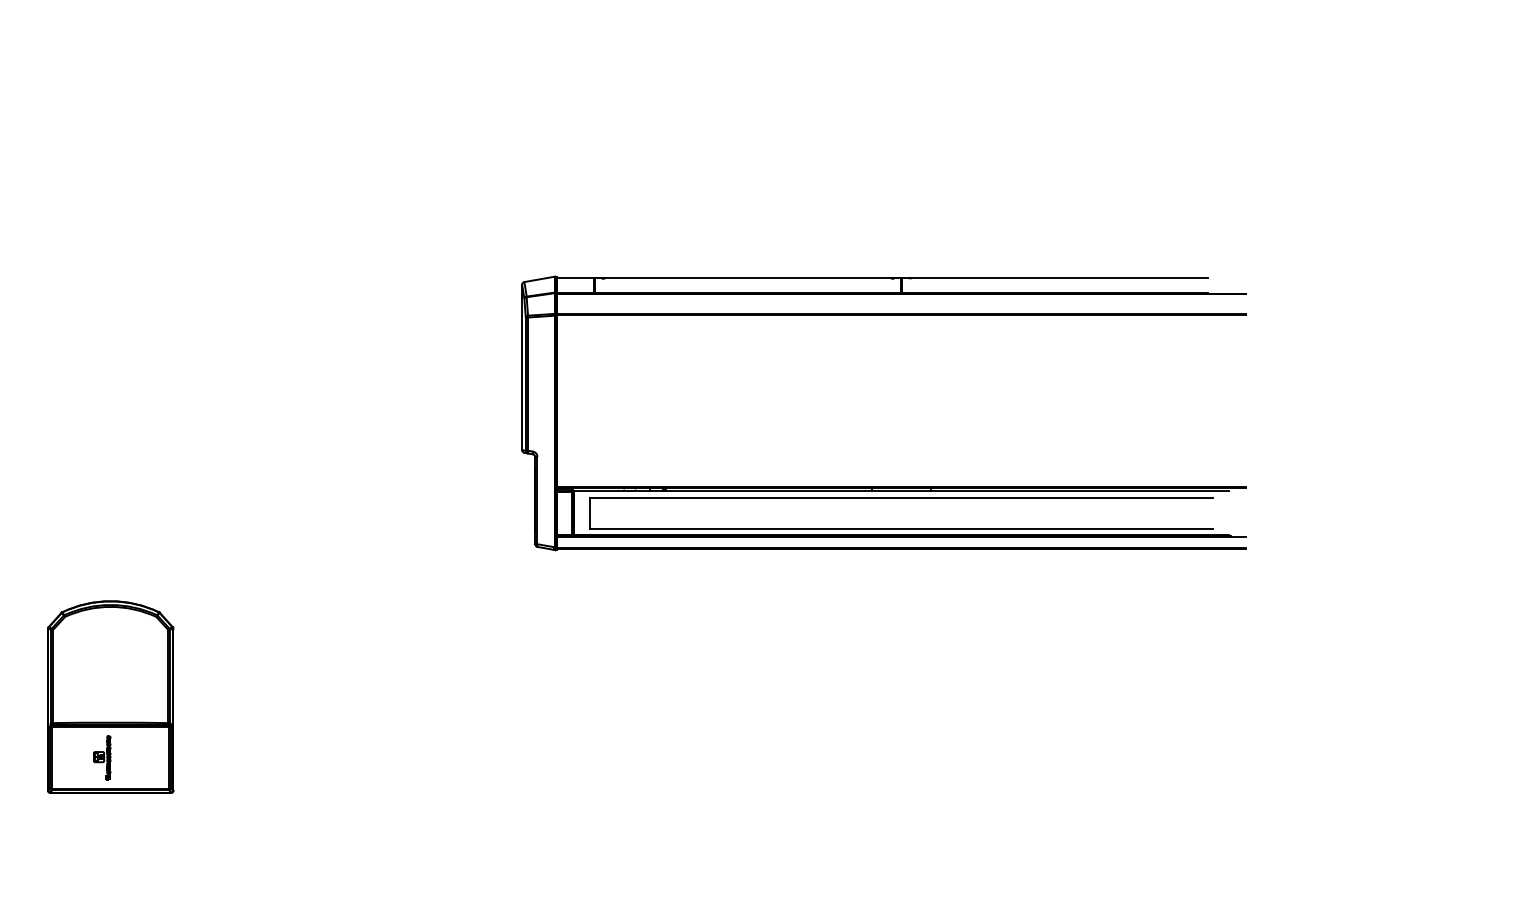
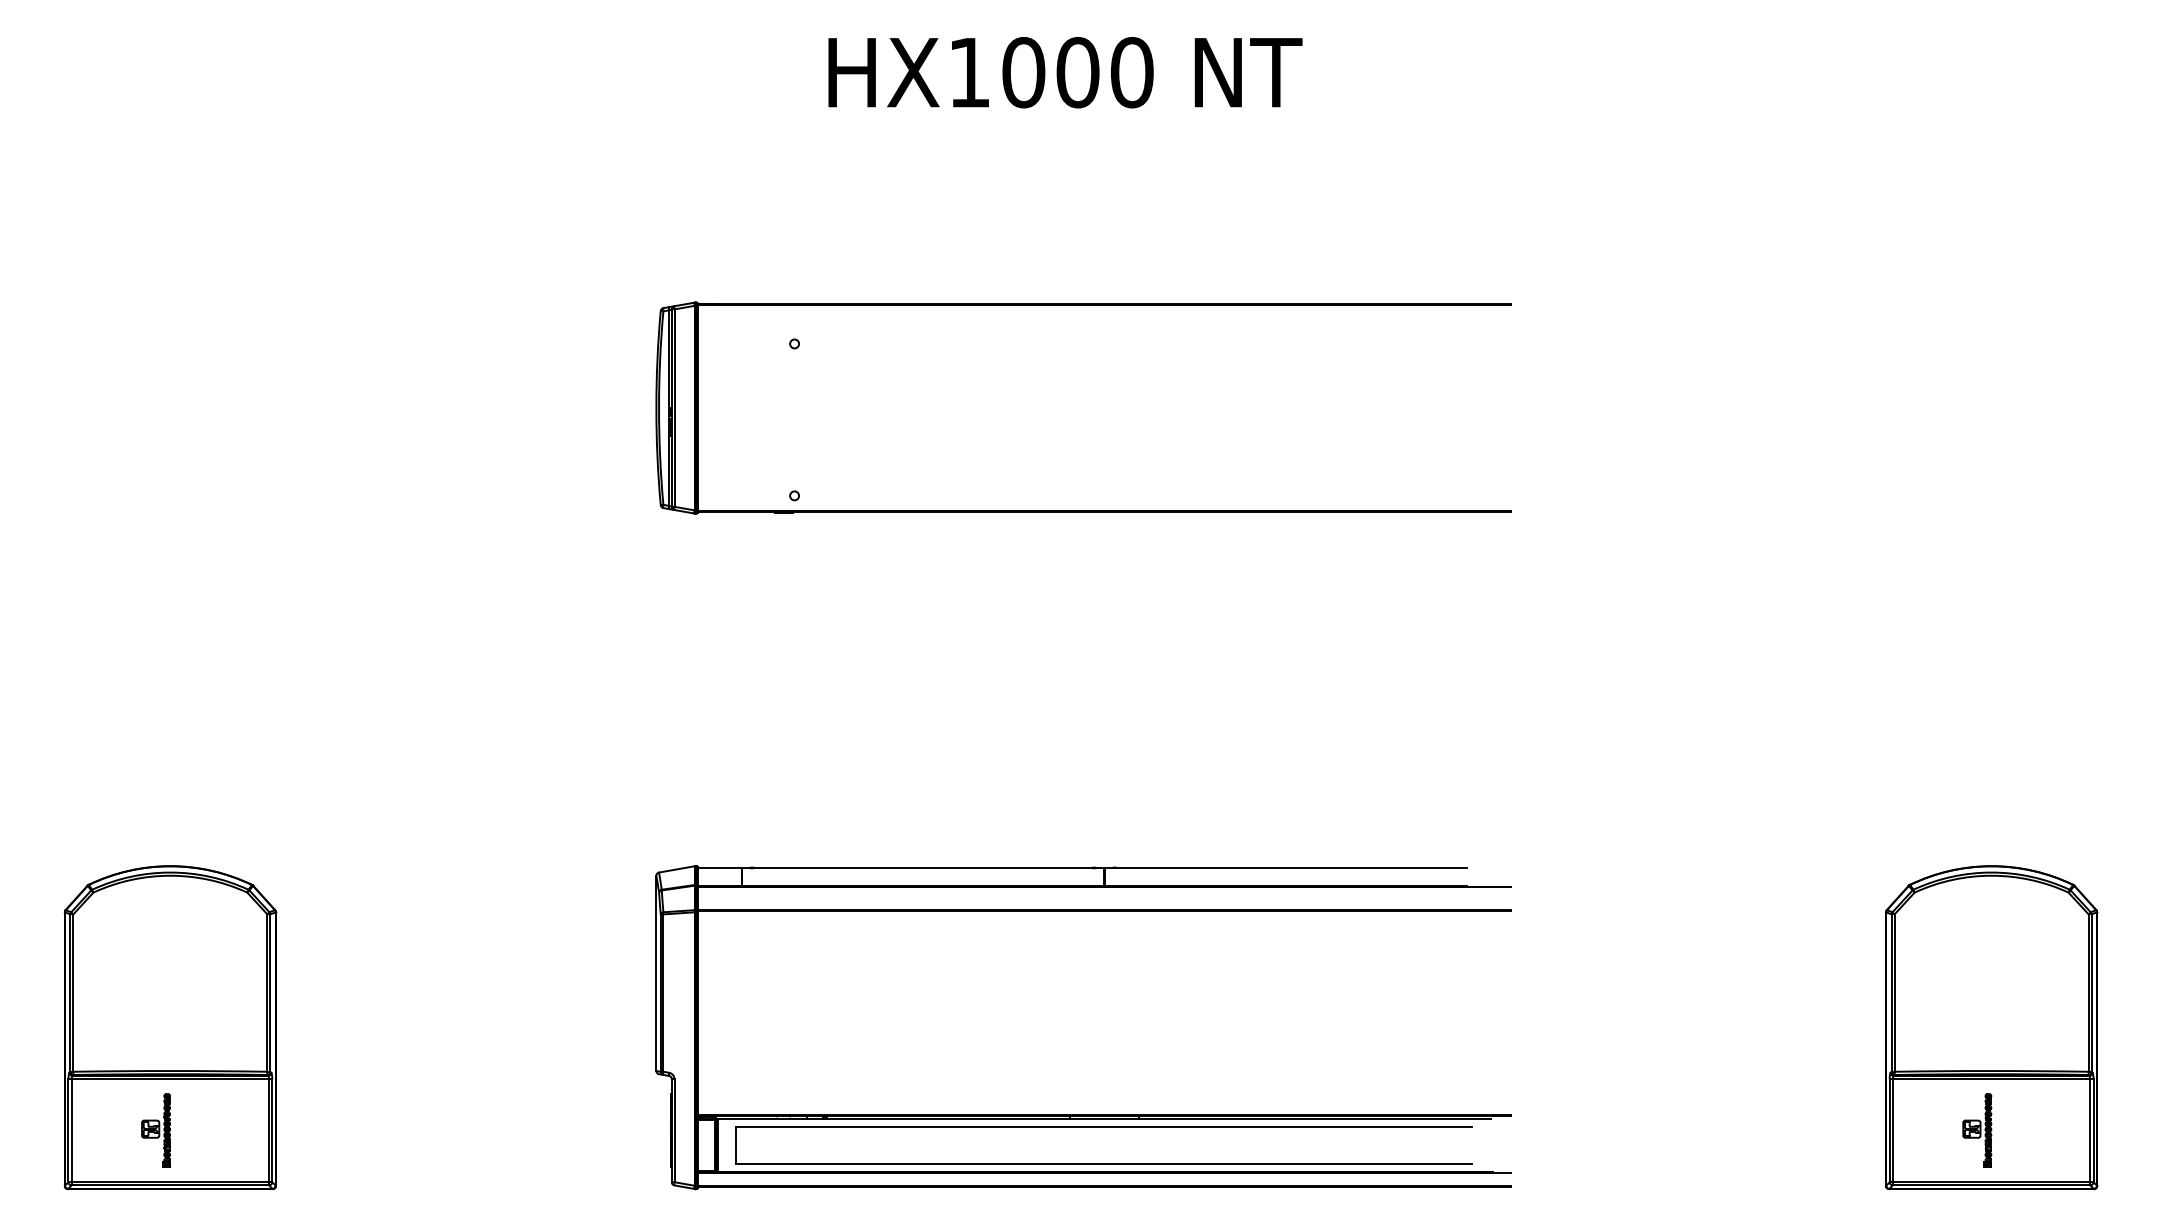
part: (883, 85) -> (1083, 305), added
part: (883, 486) -> (1083, 1114), moved
part: (110, 696) -> (170, 1027), size x1.43

